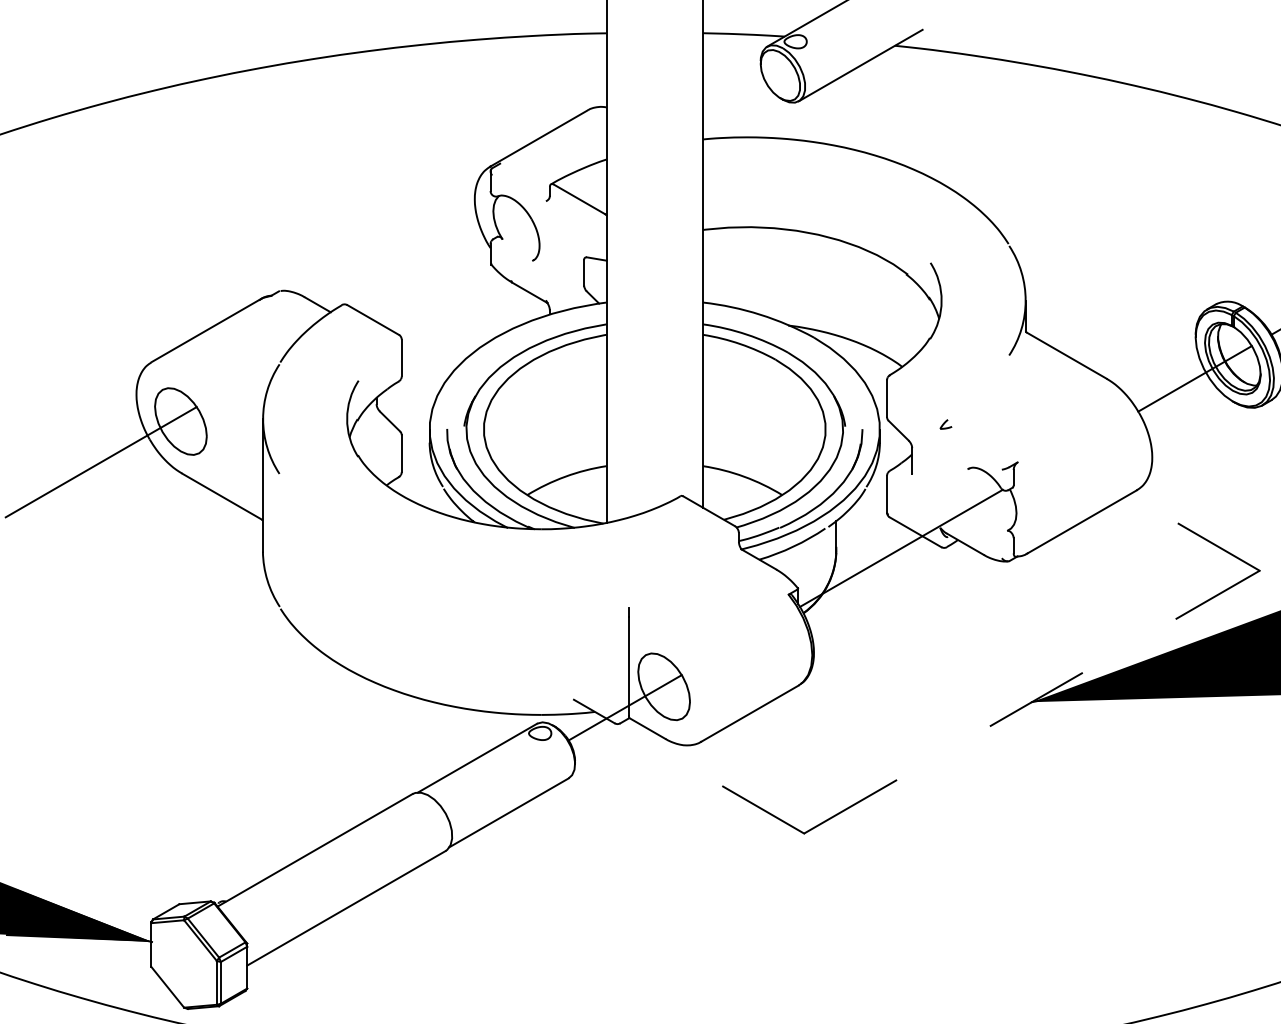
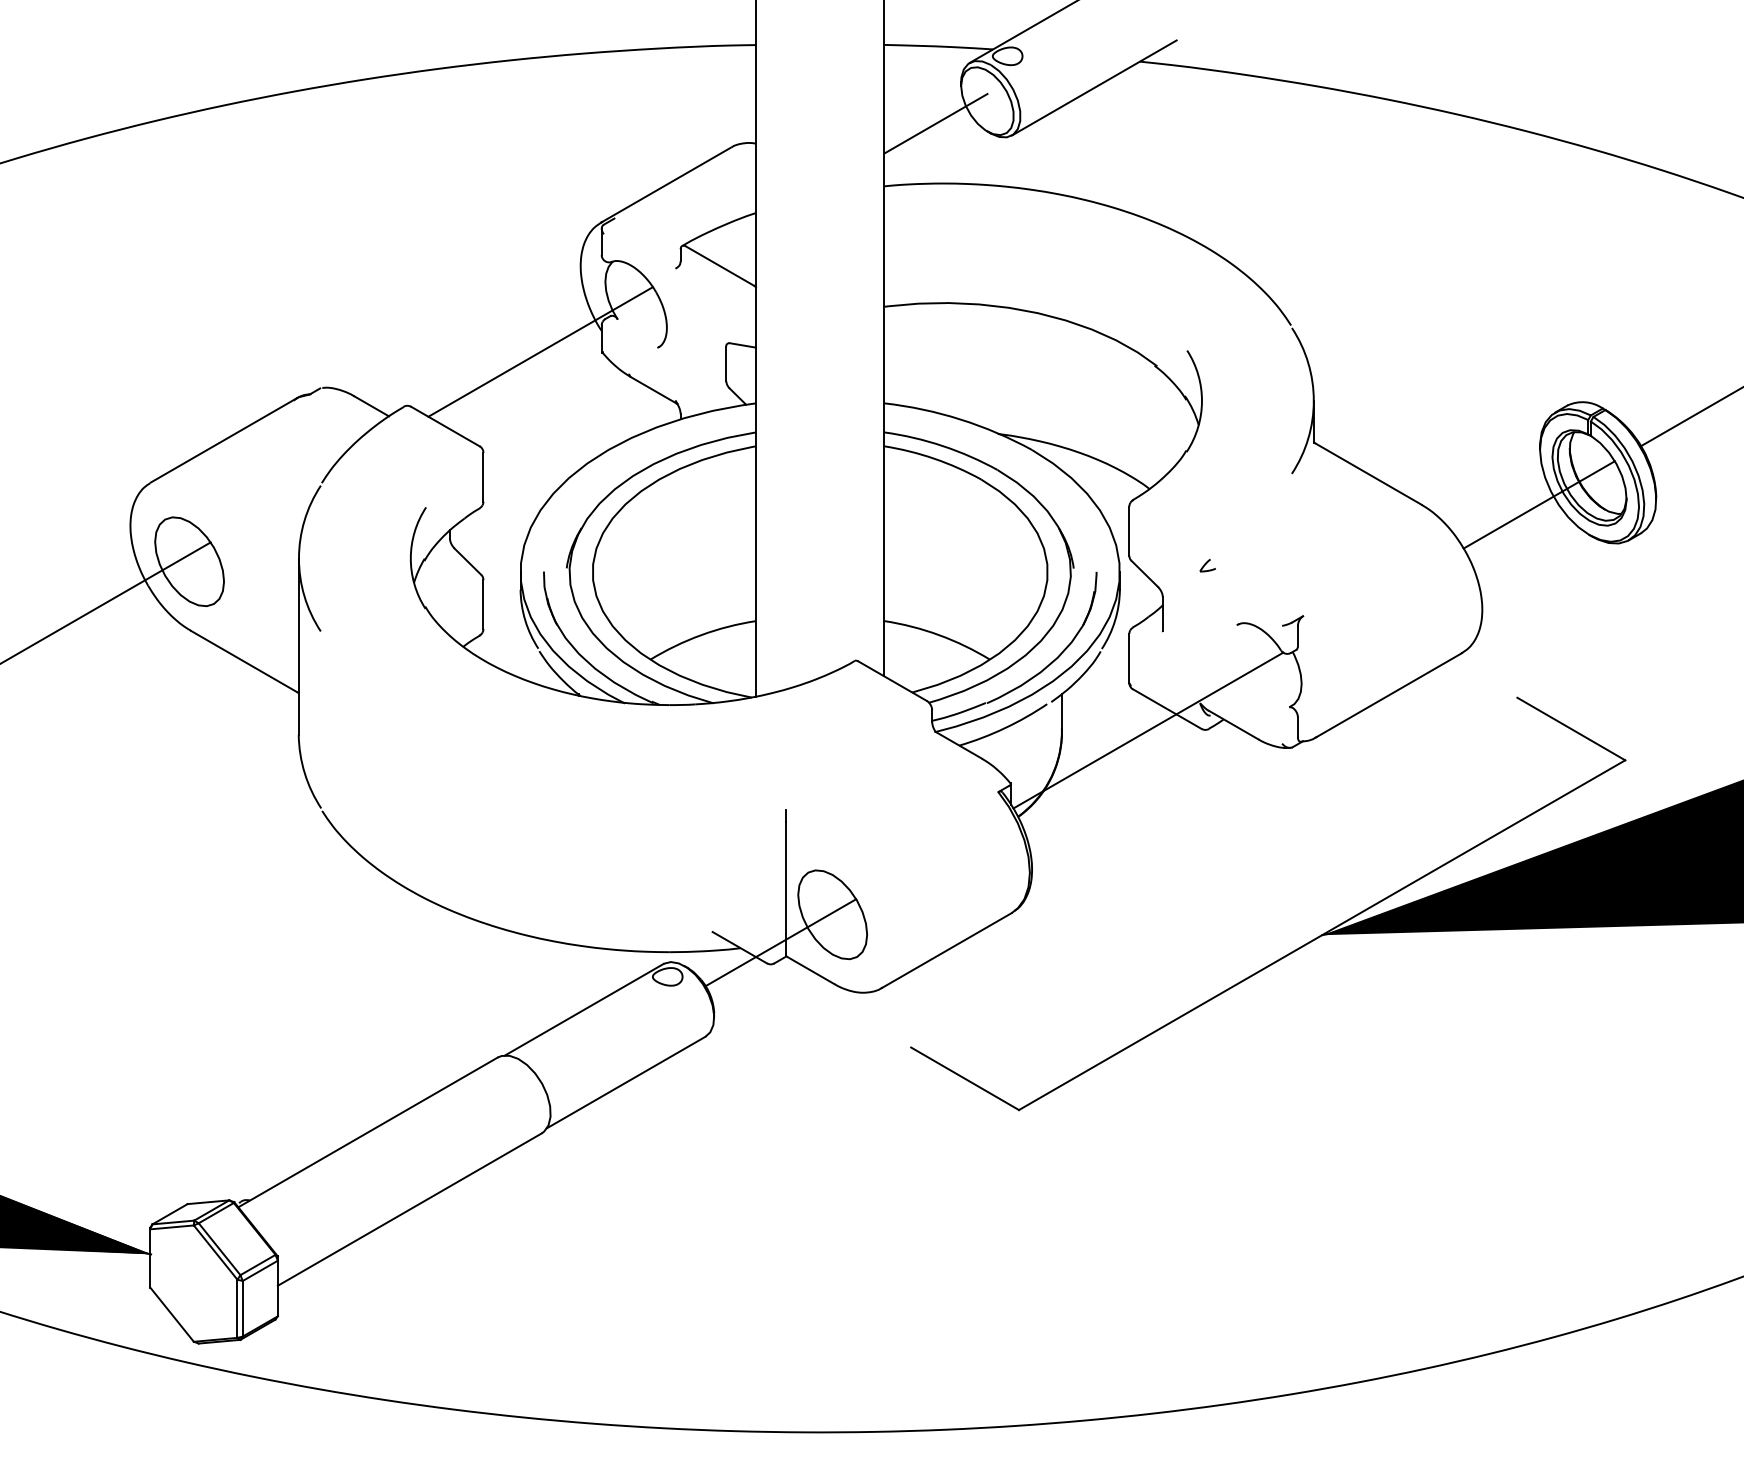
line: (741, 92) -> (935, 123), added
line: (444, 263) -> (540, 351), added
line: (1032, 702) -> (1322, 935), dashed -> solid

